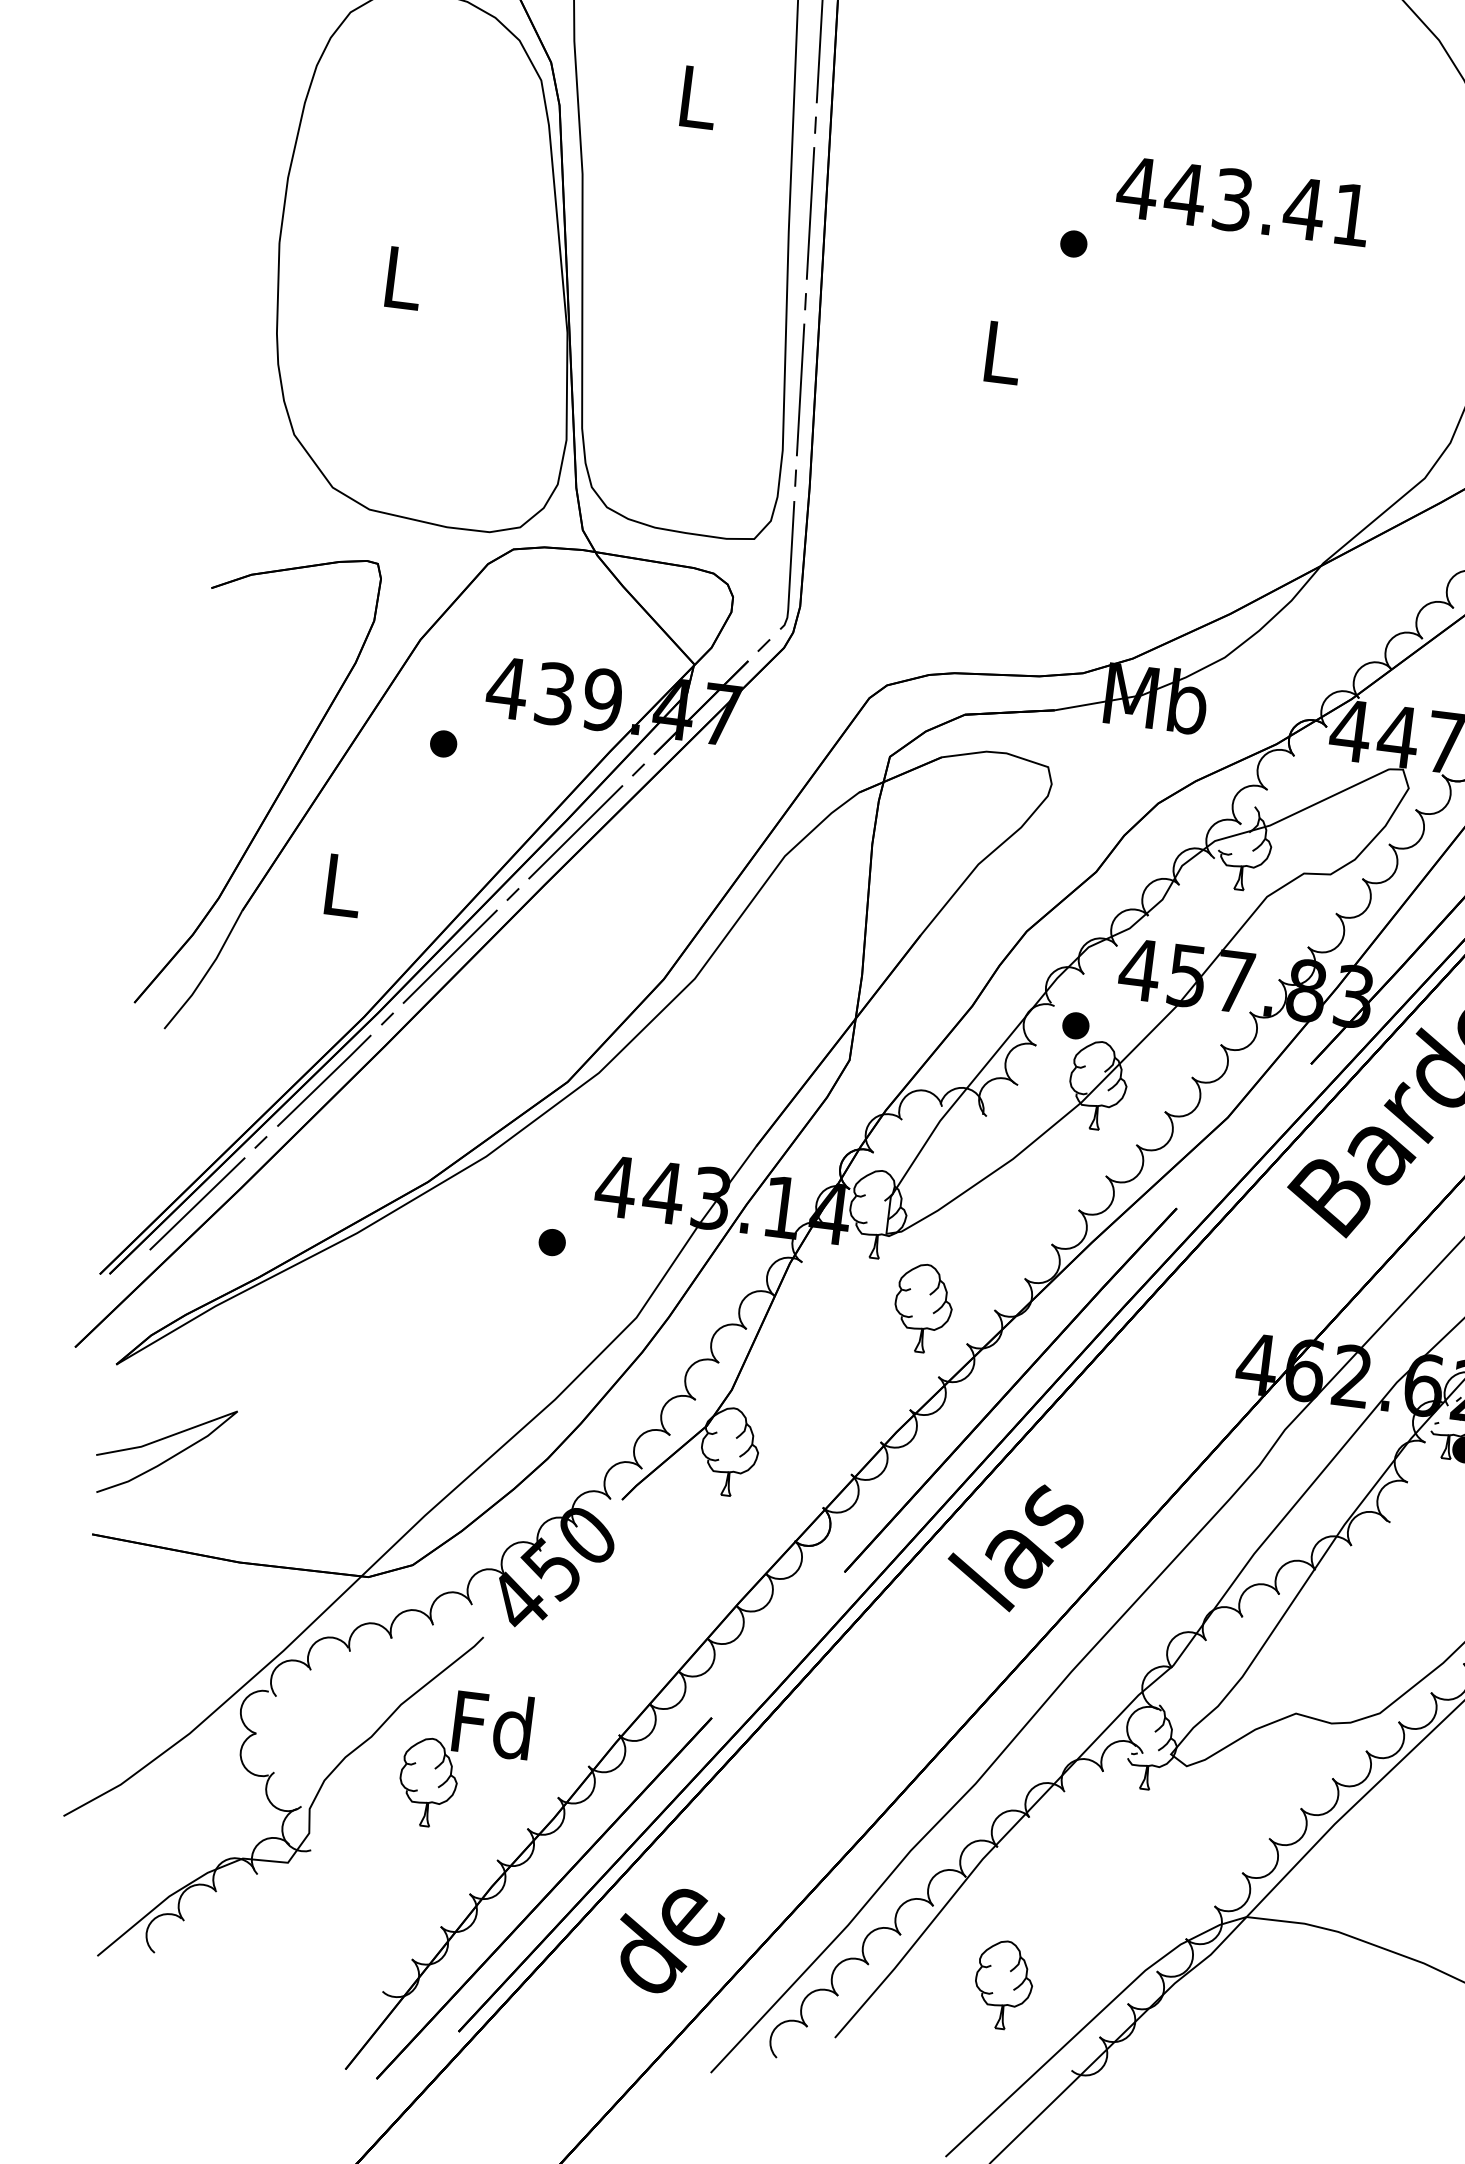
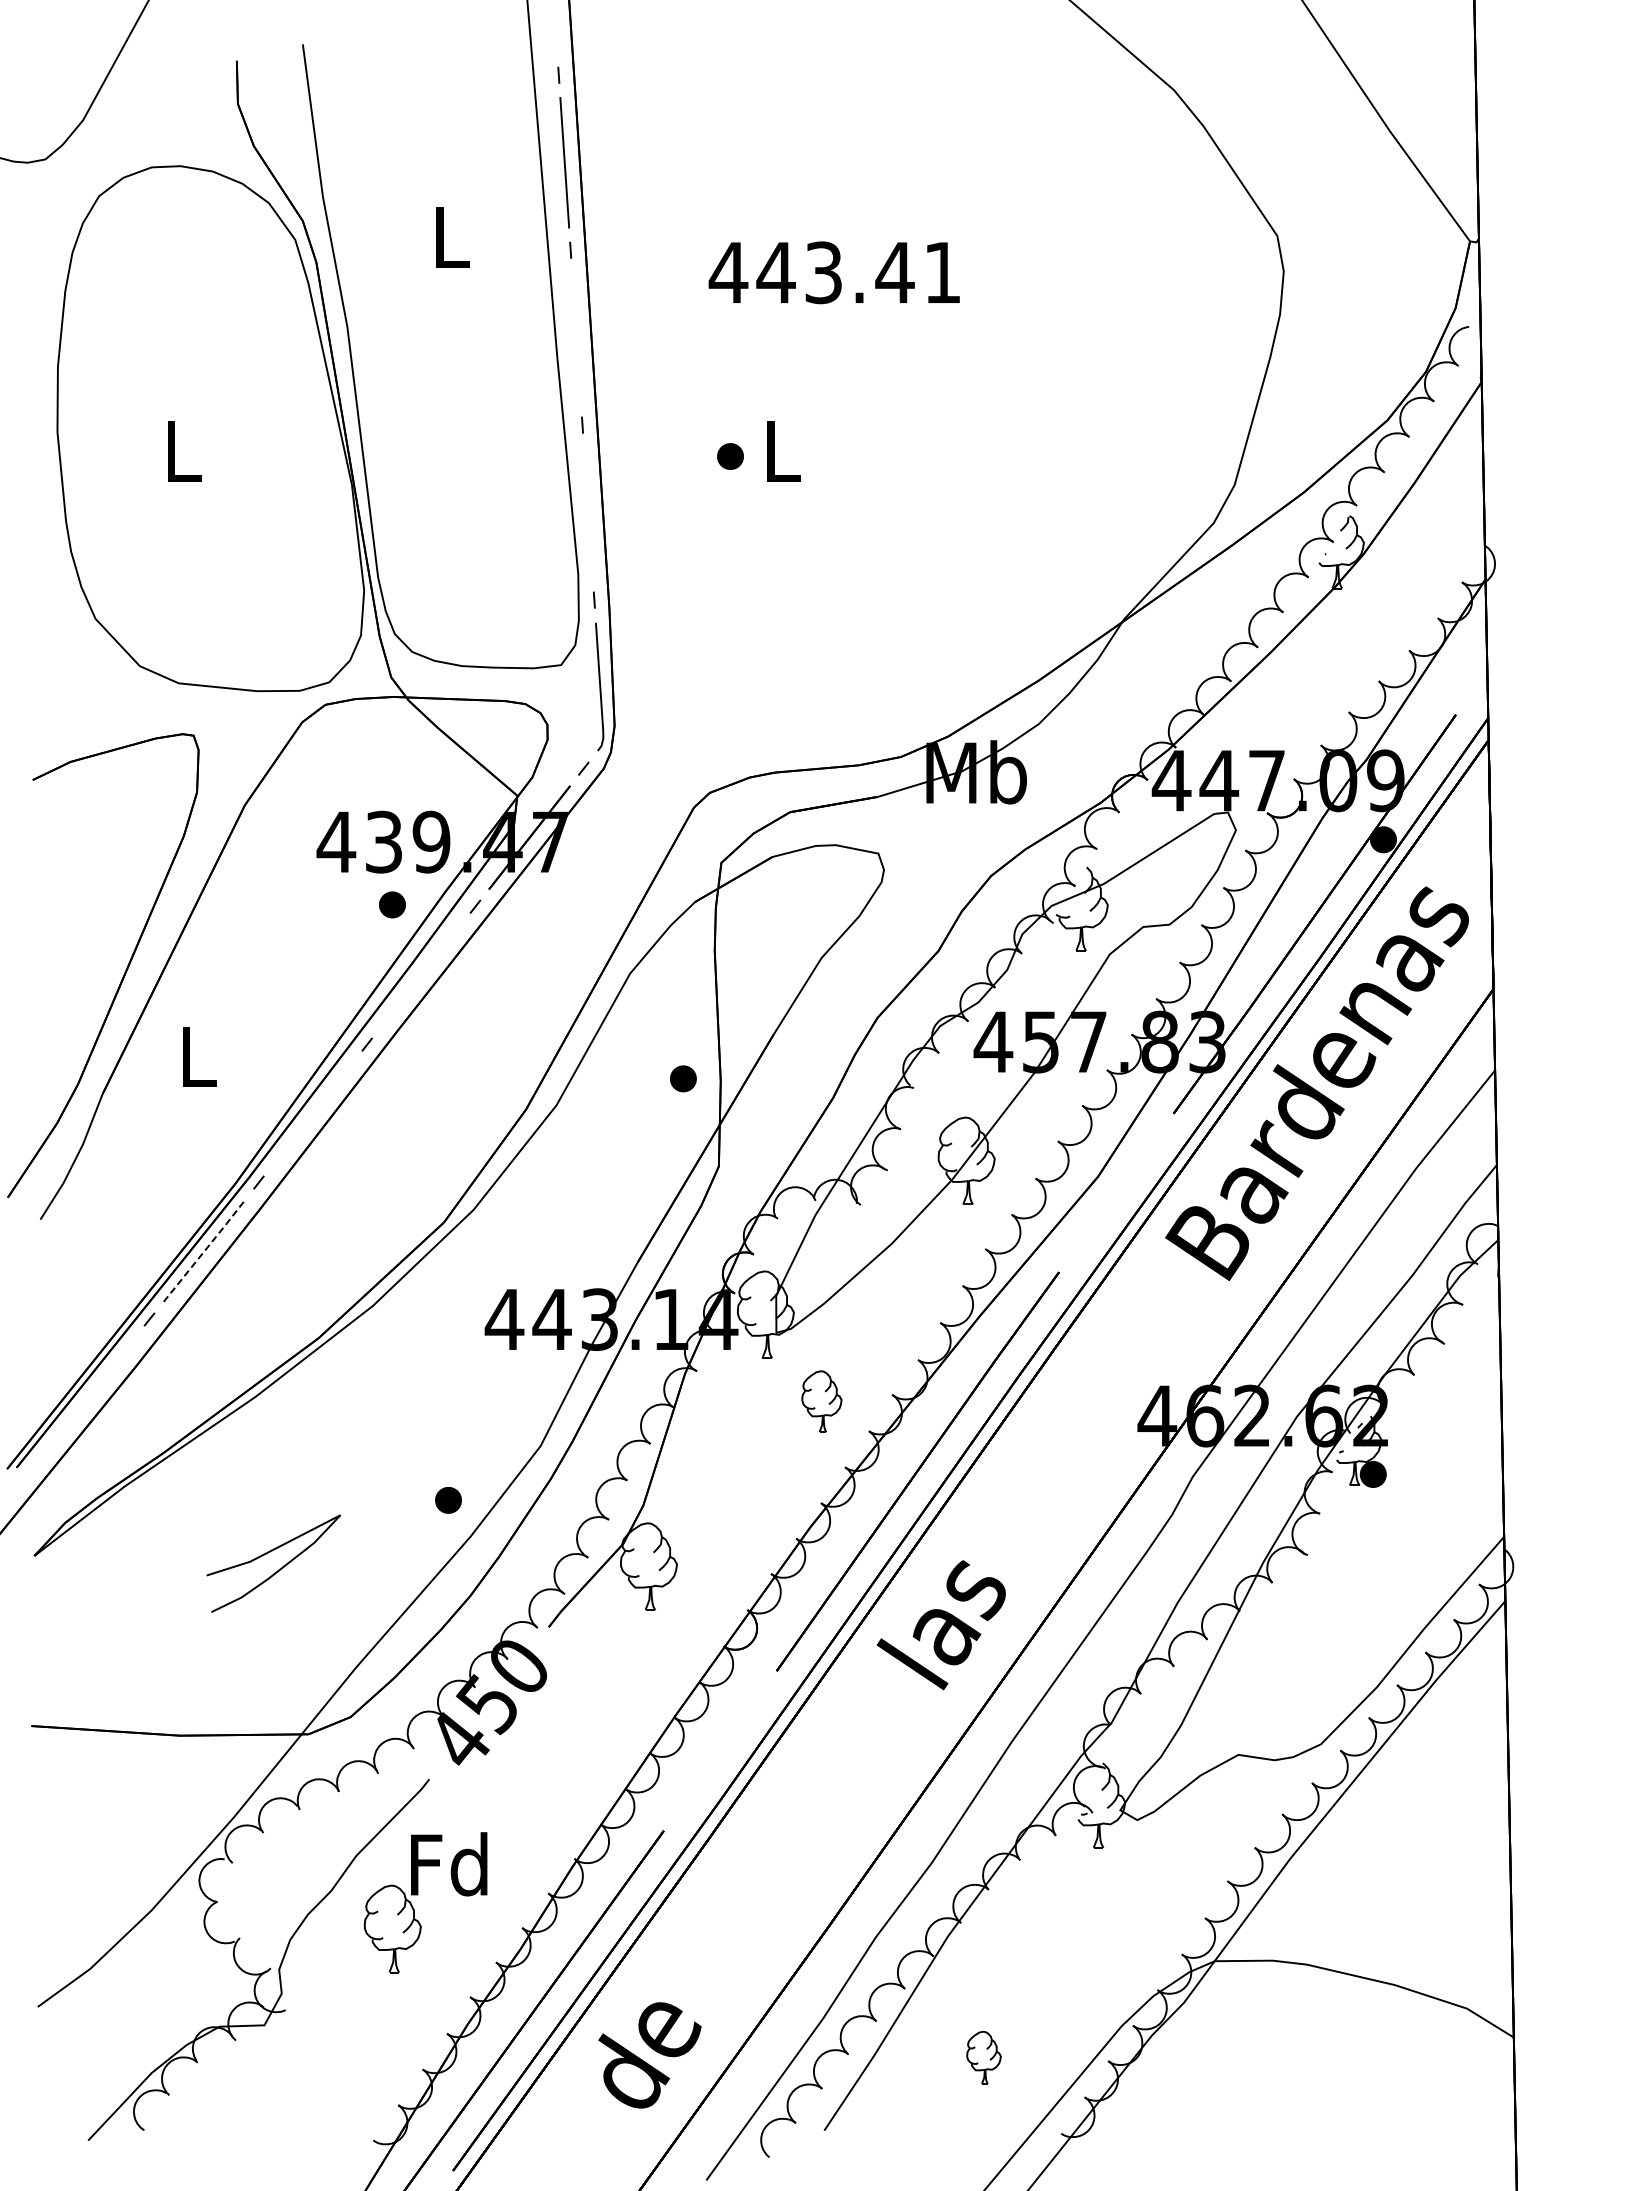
text: (1242, 201) -> (833, 272), moved
line: (810, 213) -> (576, 337), removed
part: (1073, 243) -> (730, 456), moved
line: (800, 389) -> (588, 512), removed
part: (443, 743) -> (392, 904), moved
line: (575, 832) -> (421, 975), removed
line: (449, 956) -> (312, 1113), removed
part: (1076, 1025) -> (683, 1078), moved
line: (324, 1080) -> (204, 1250), solid -> dashed
line: (197, 1203) -> (94, 1387), removed
part: (552, 1242) -> (448, 1500), moved
part: (922, 1308) -> (821, 1401), size x0.7
curve: (169, 1457) -> (279, 1568), moved
part: (1003, 1984) -> (983, 2057), size x0.6

